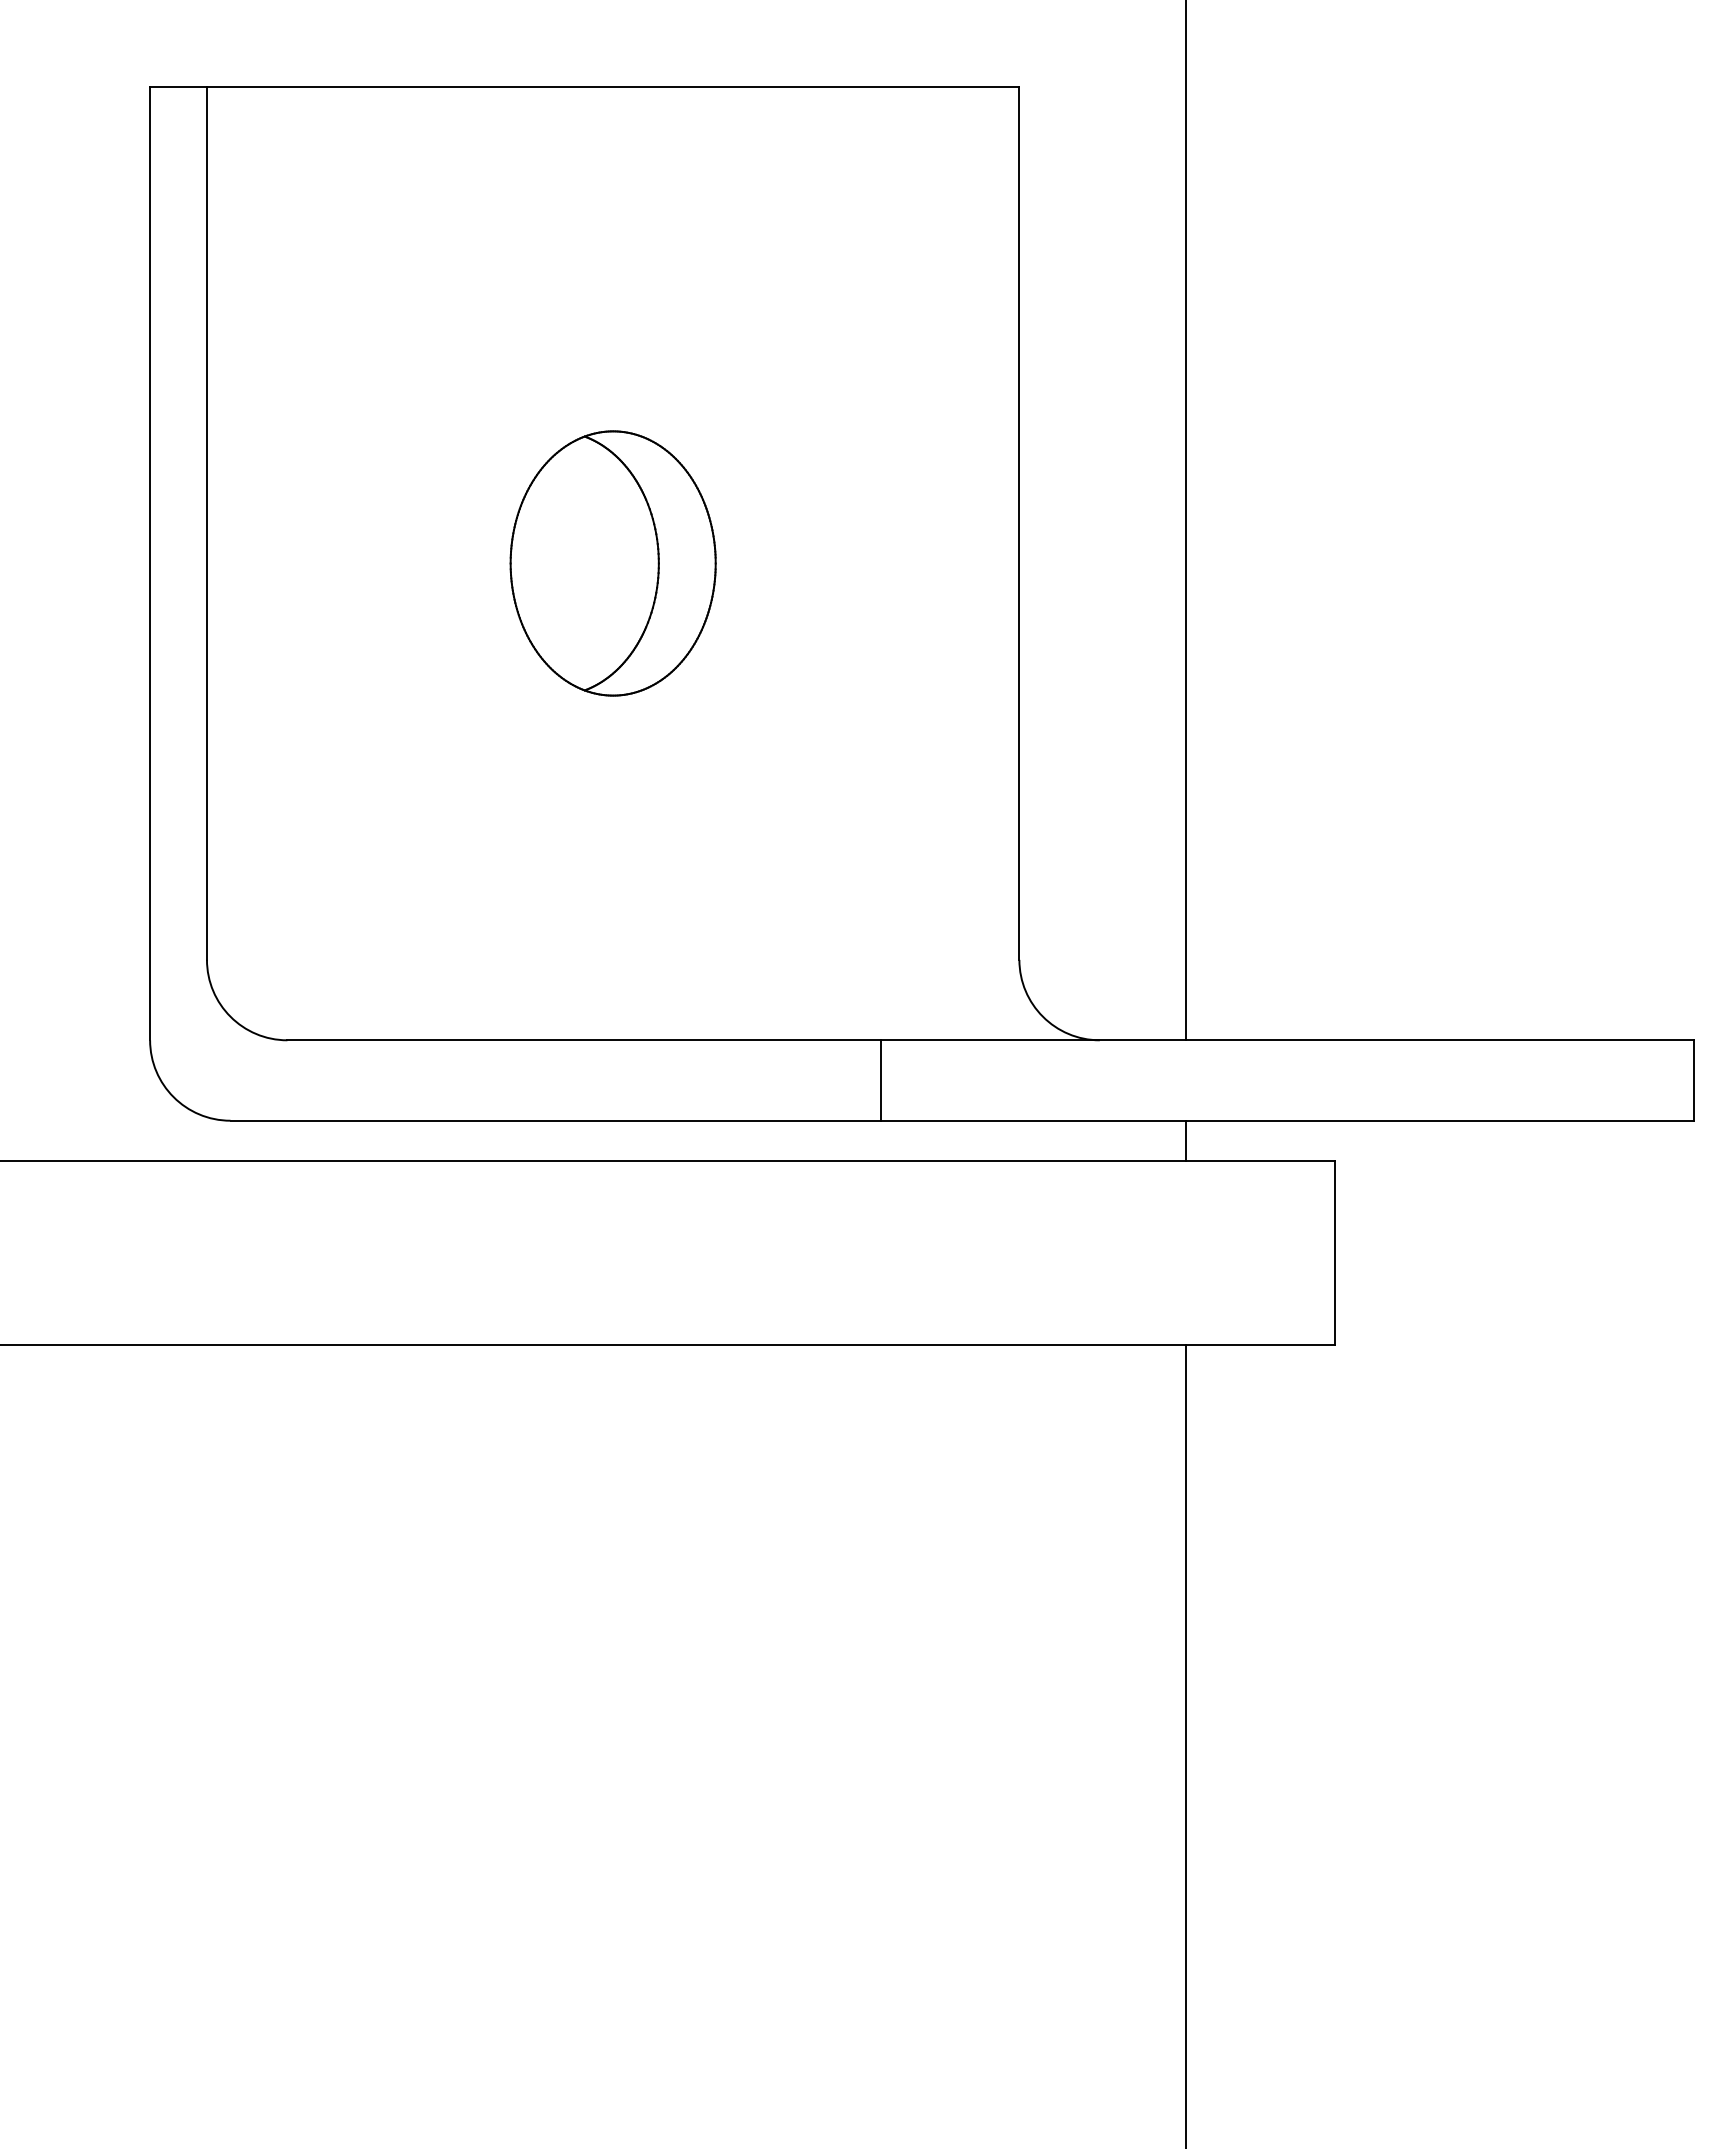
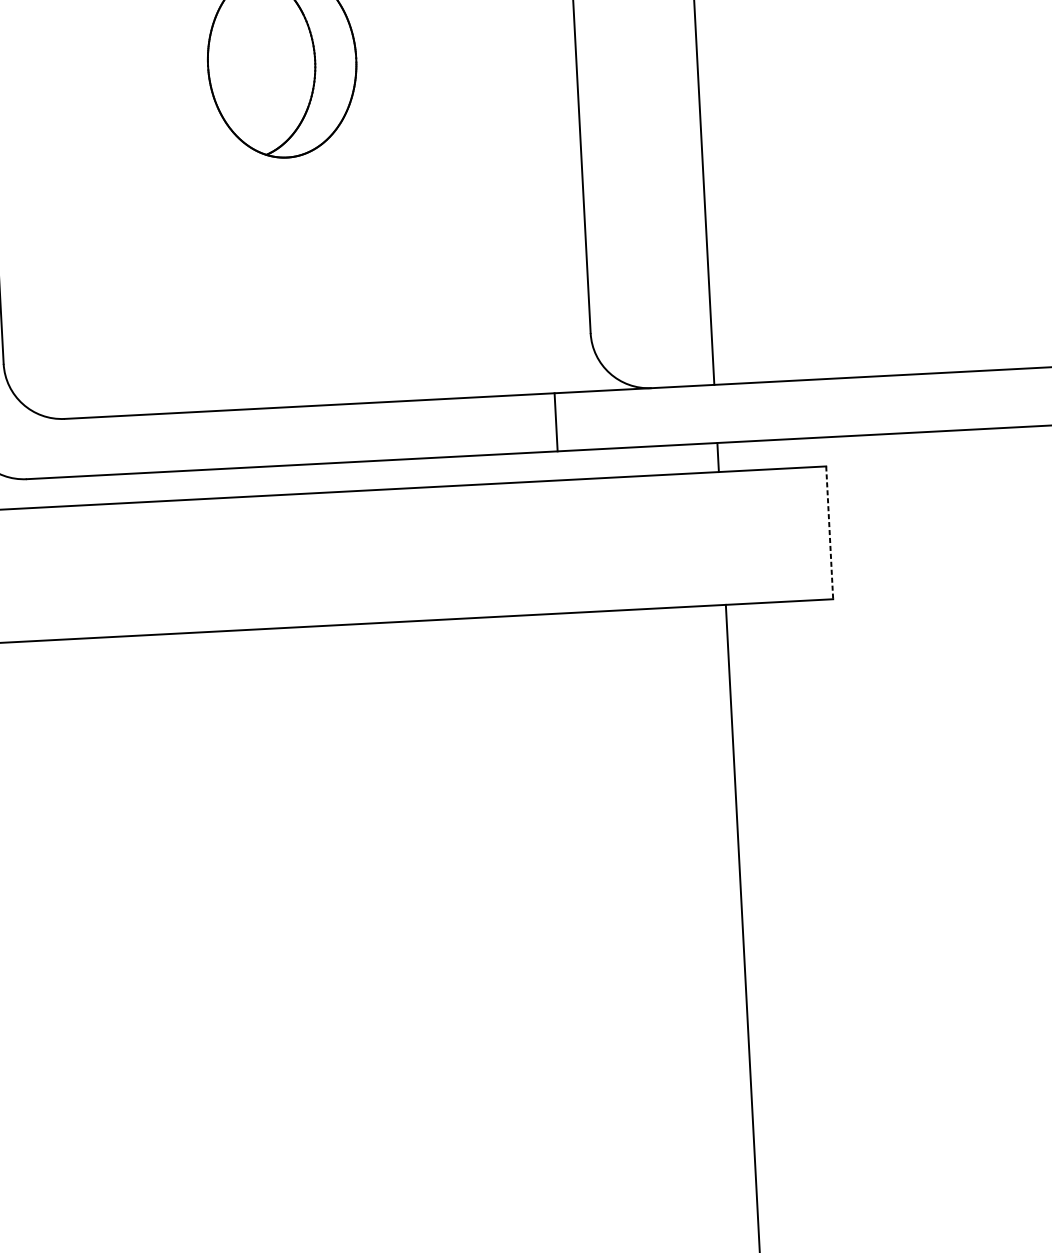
line: (881, 1080) -> (556, 422), moved
line: (1334, 1252) -> (829, 532), solid -> dashed

